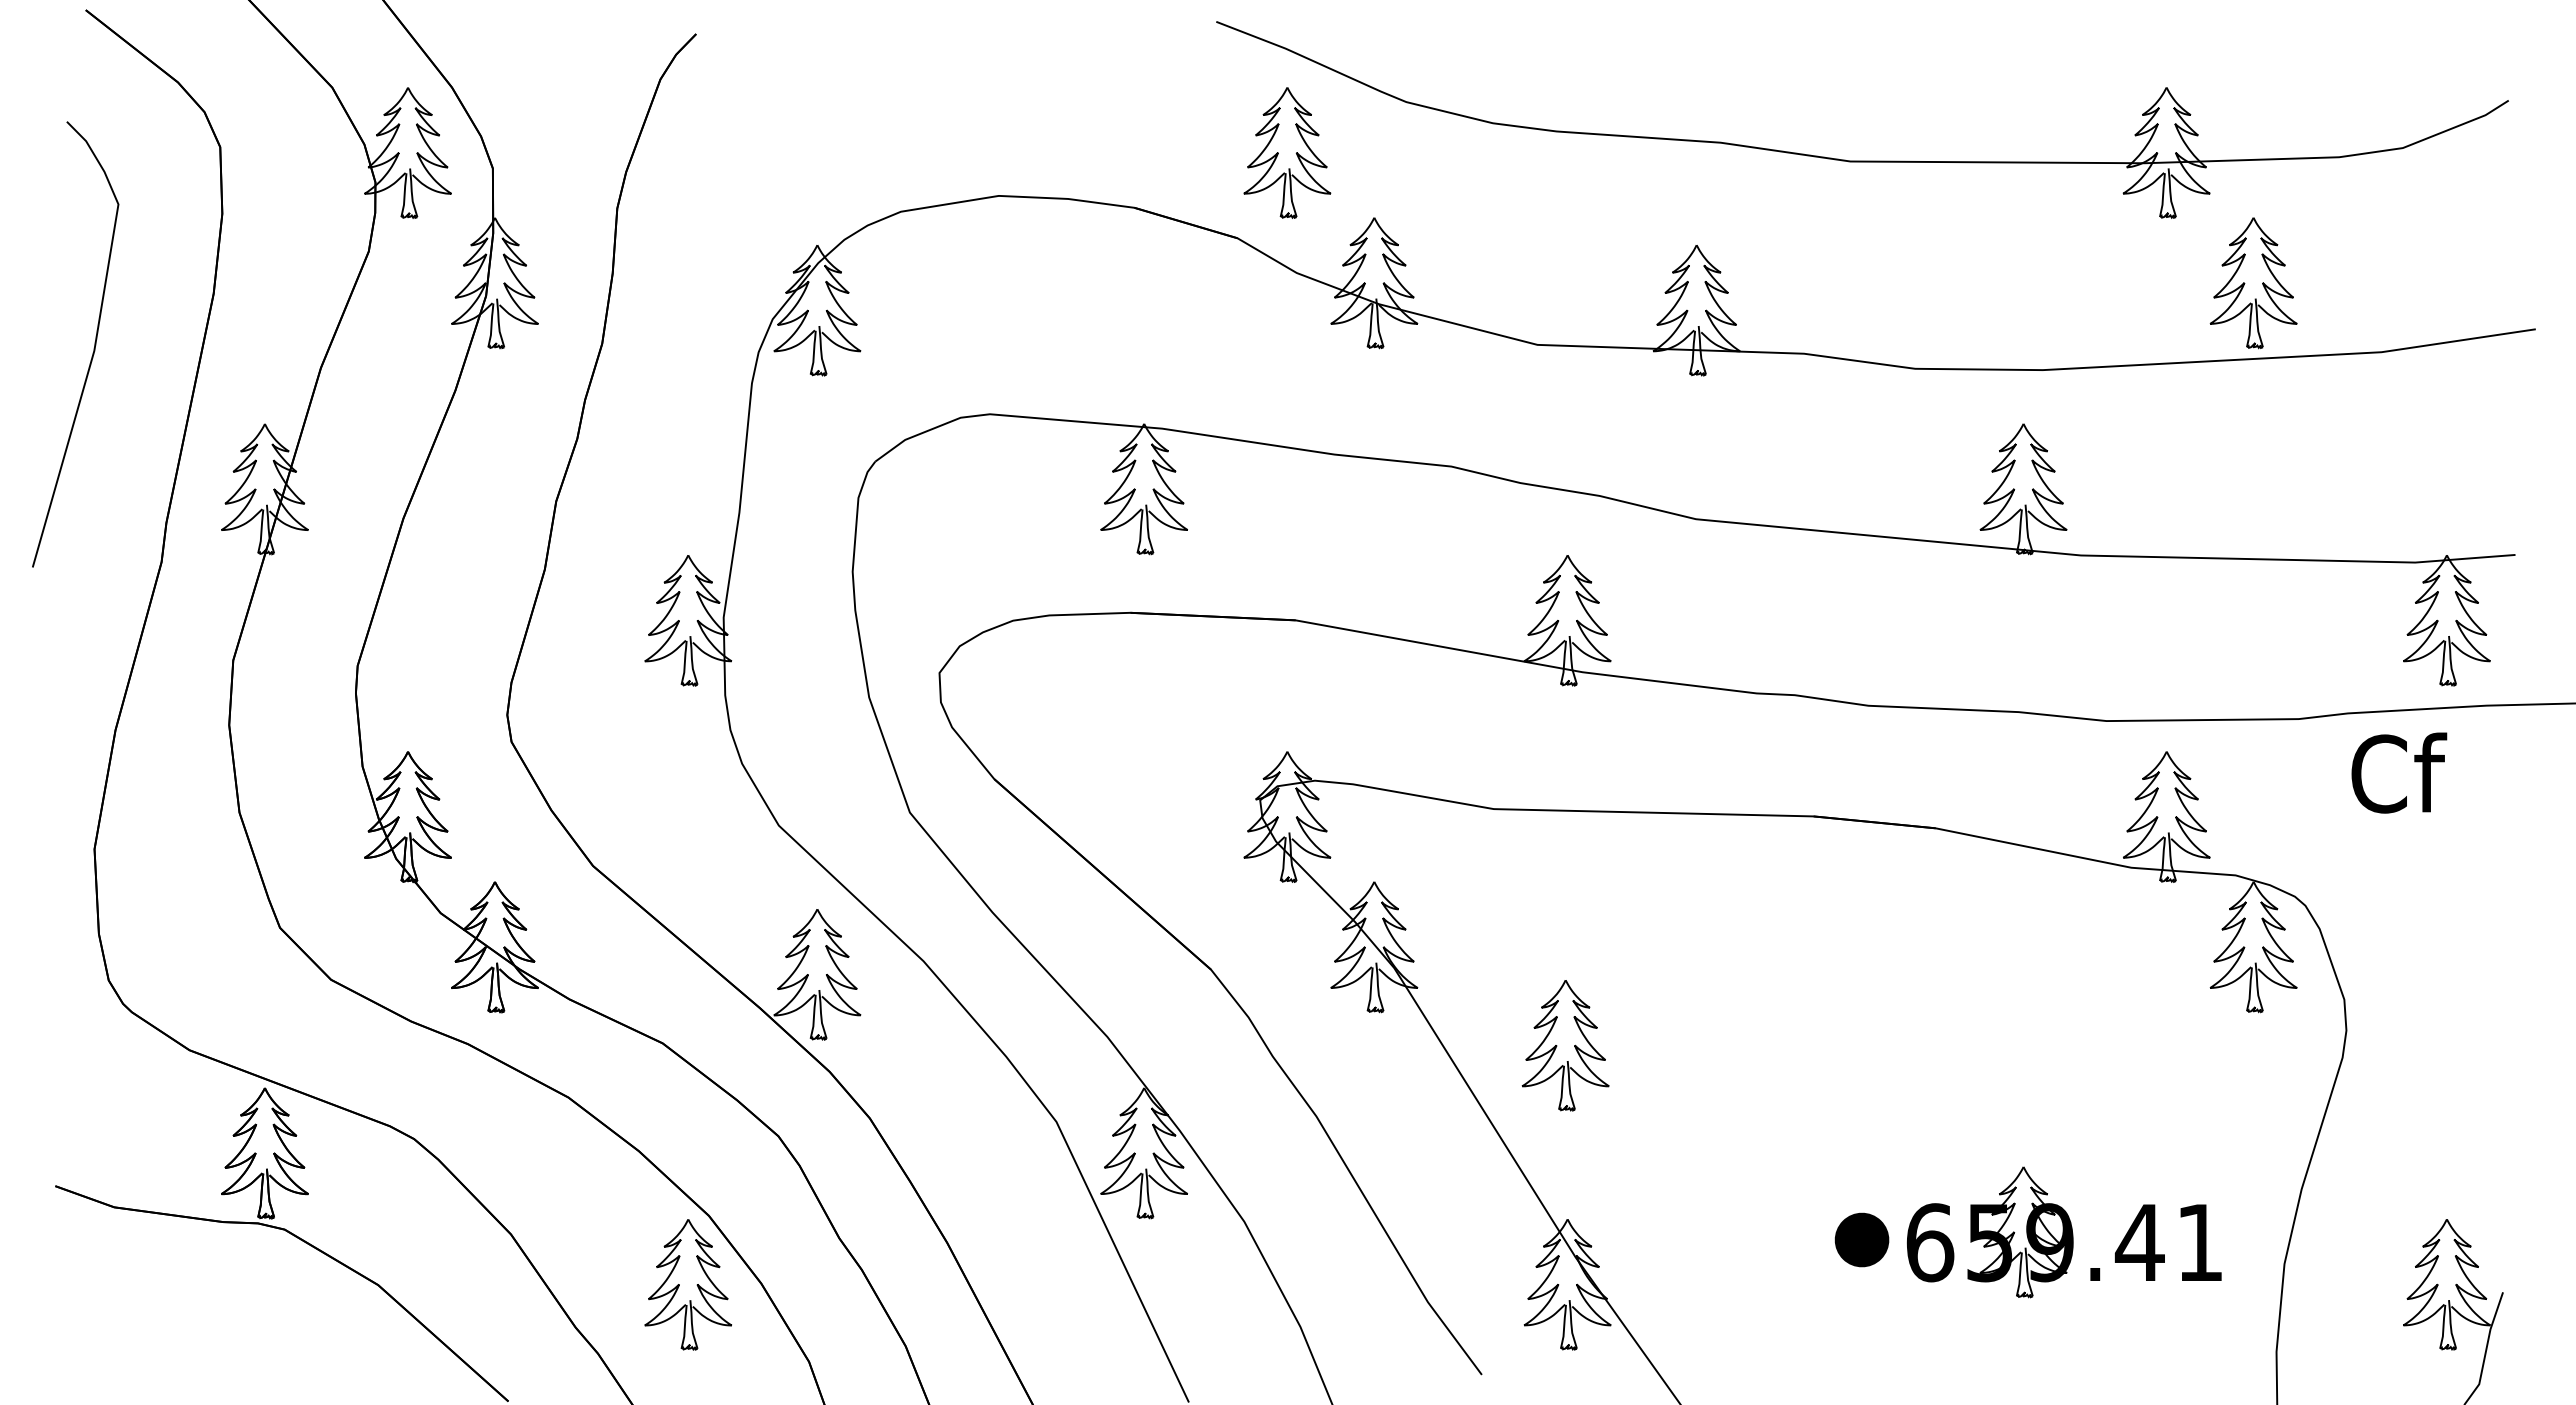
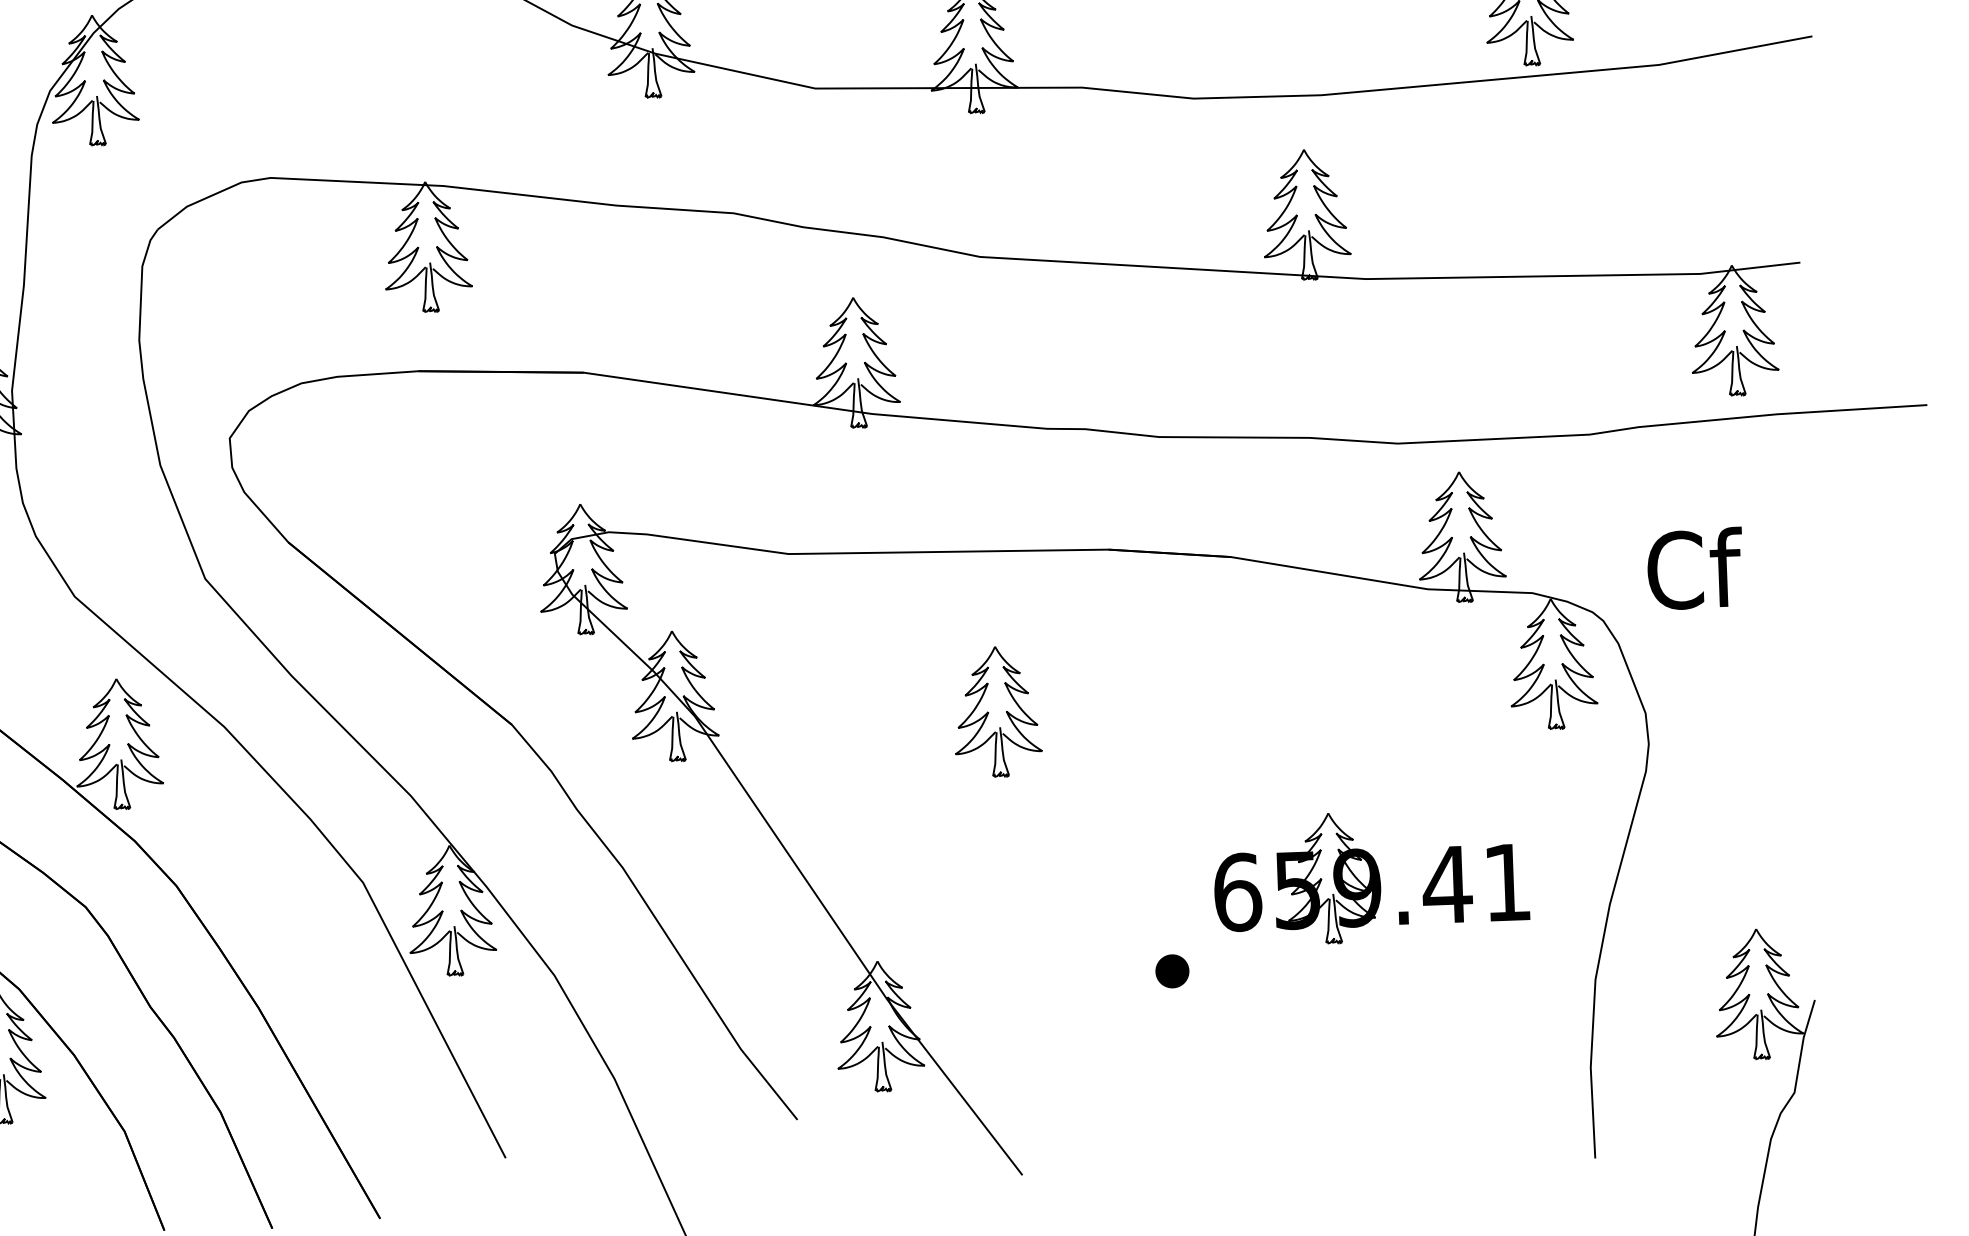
text: (2399, 772) -> (1695, 568), moved
part: (1565, 1045) -> (997, 711), moved
part: (2064, 1232) -> (1371, 877), moved
part: (1861, 1240) -> (1171, 971), size x0.62

